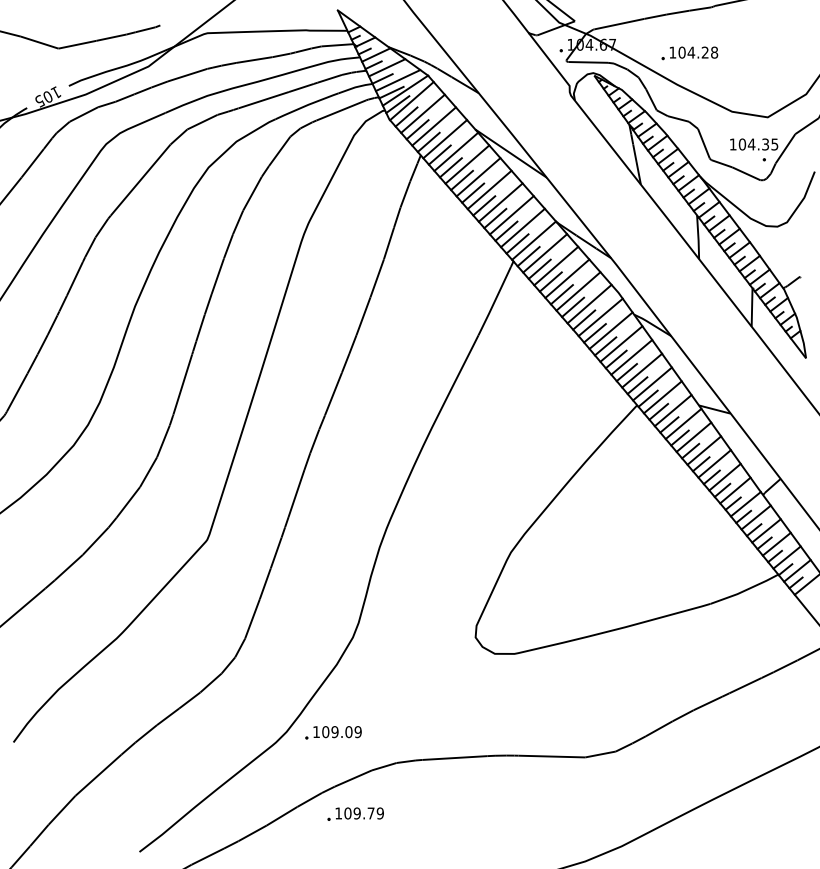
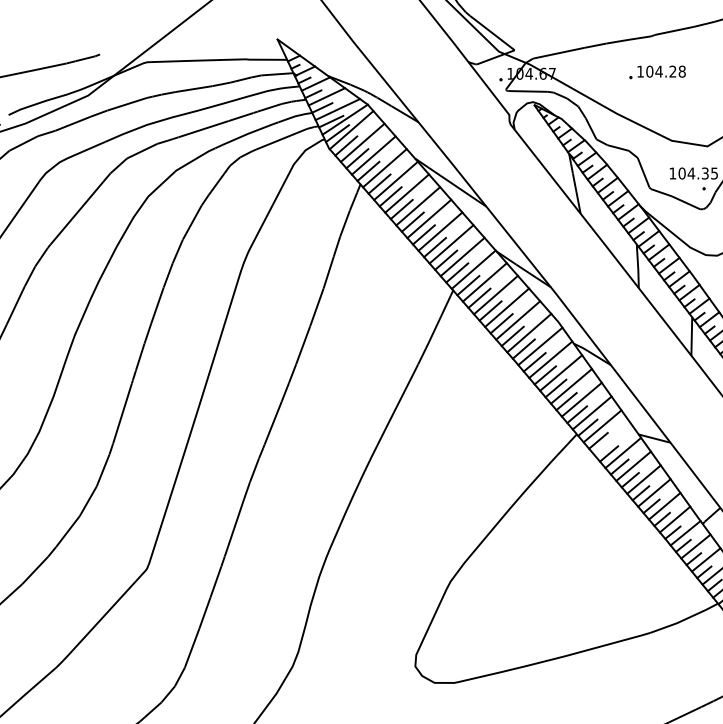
text: (689, 53) -> (657, 72), moved
line: (672, 410) -> (612, 439), removed

